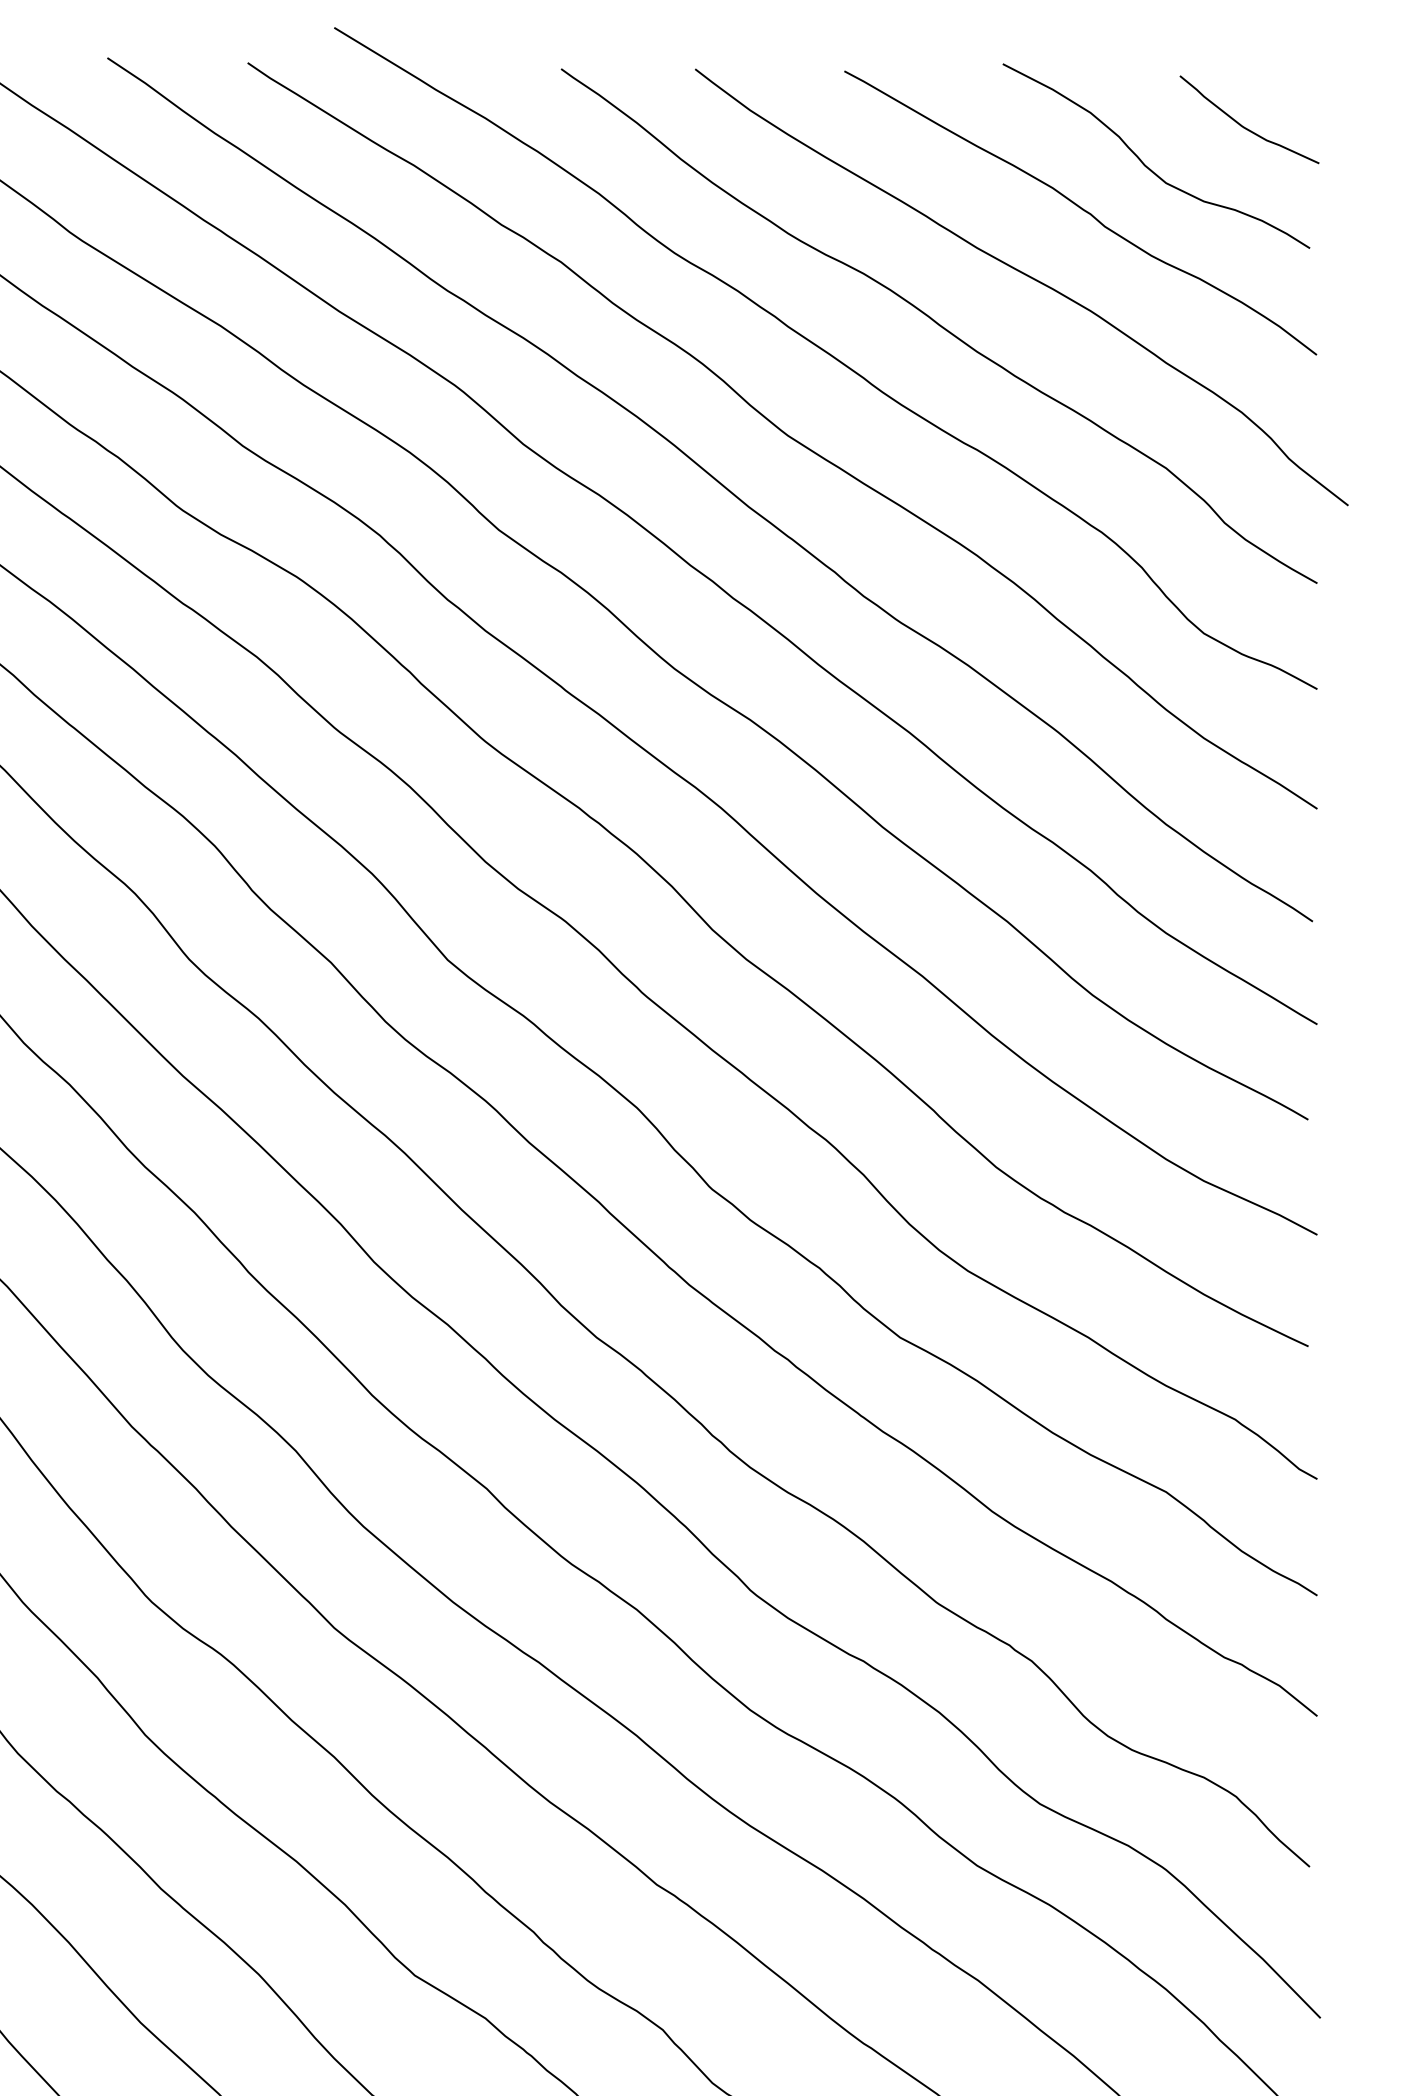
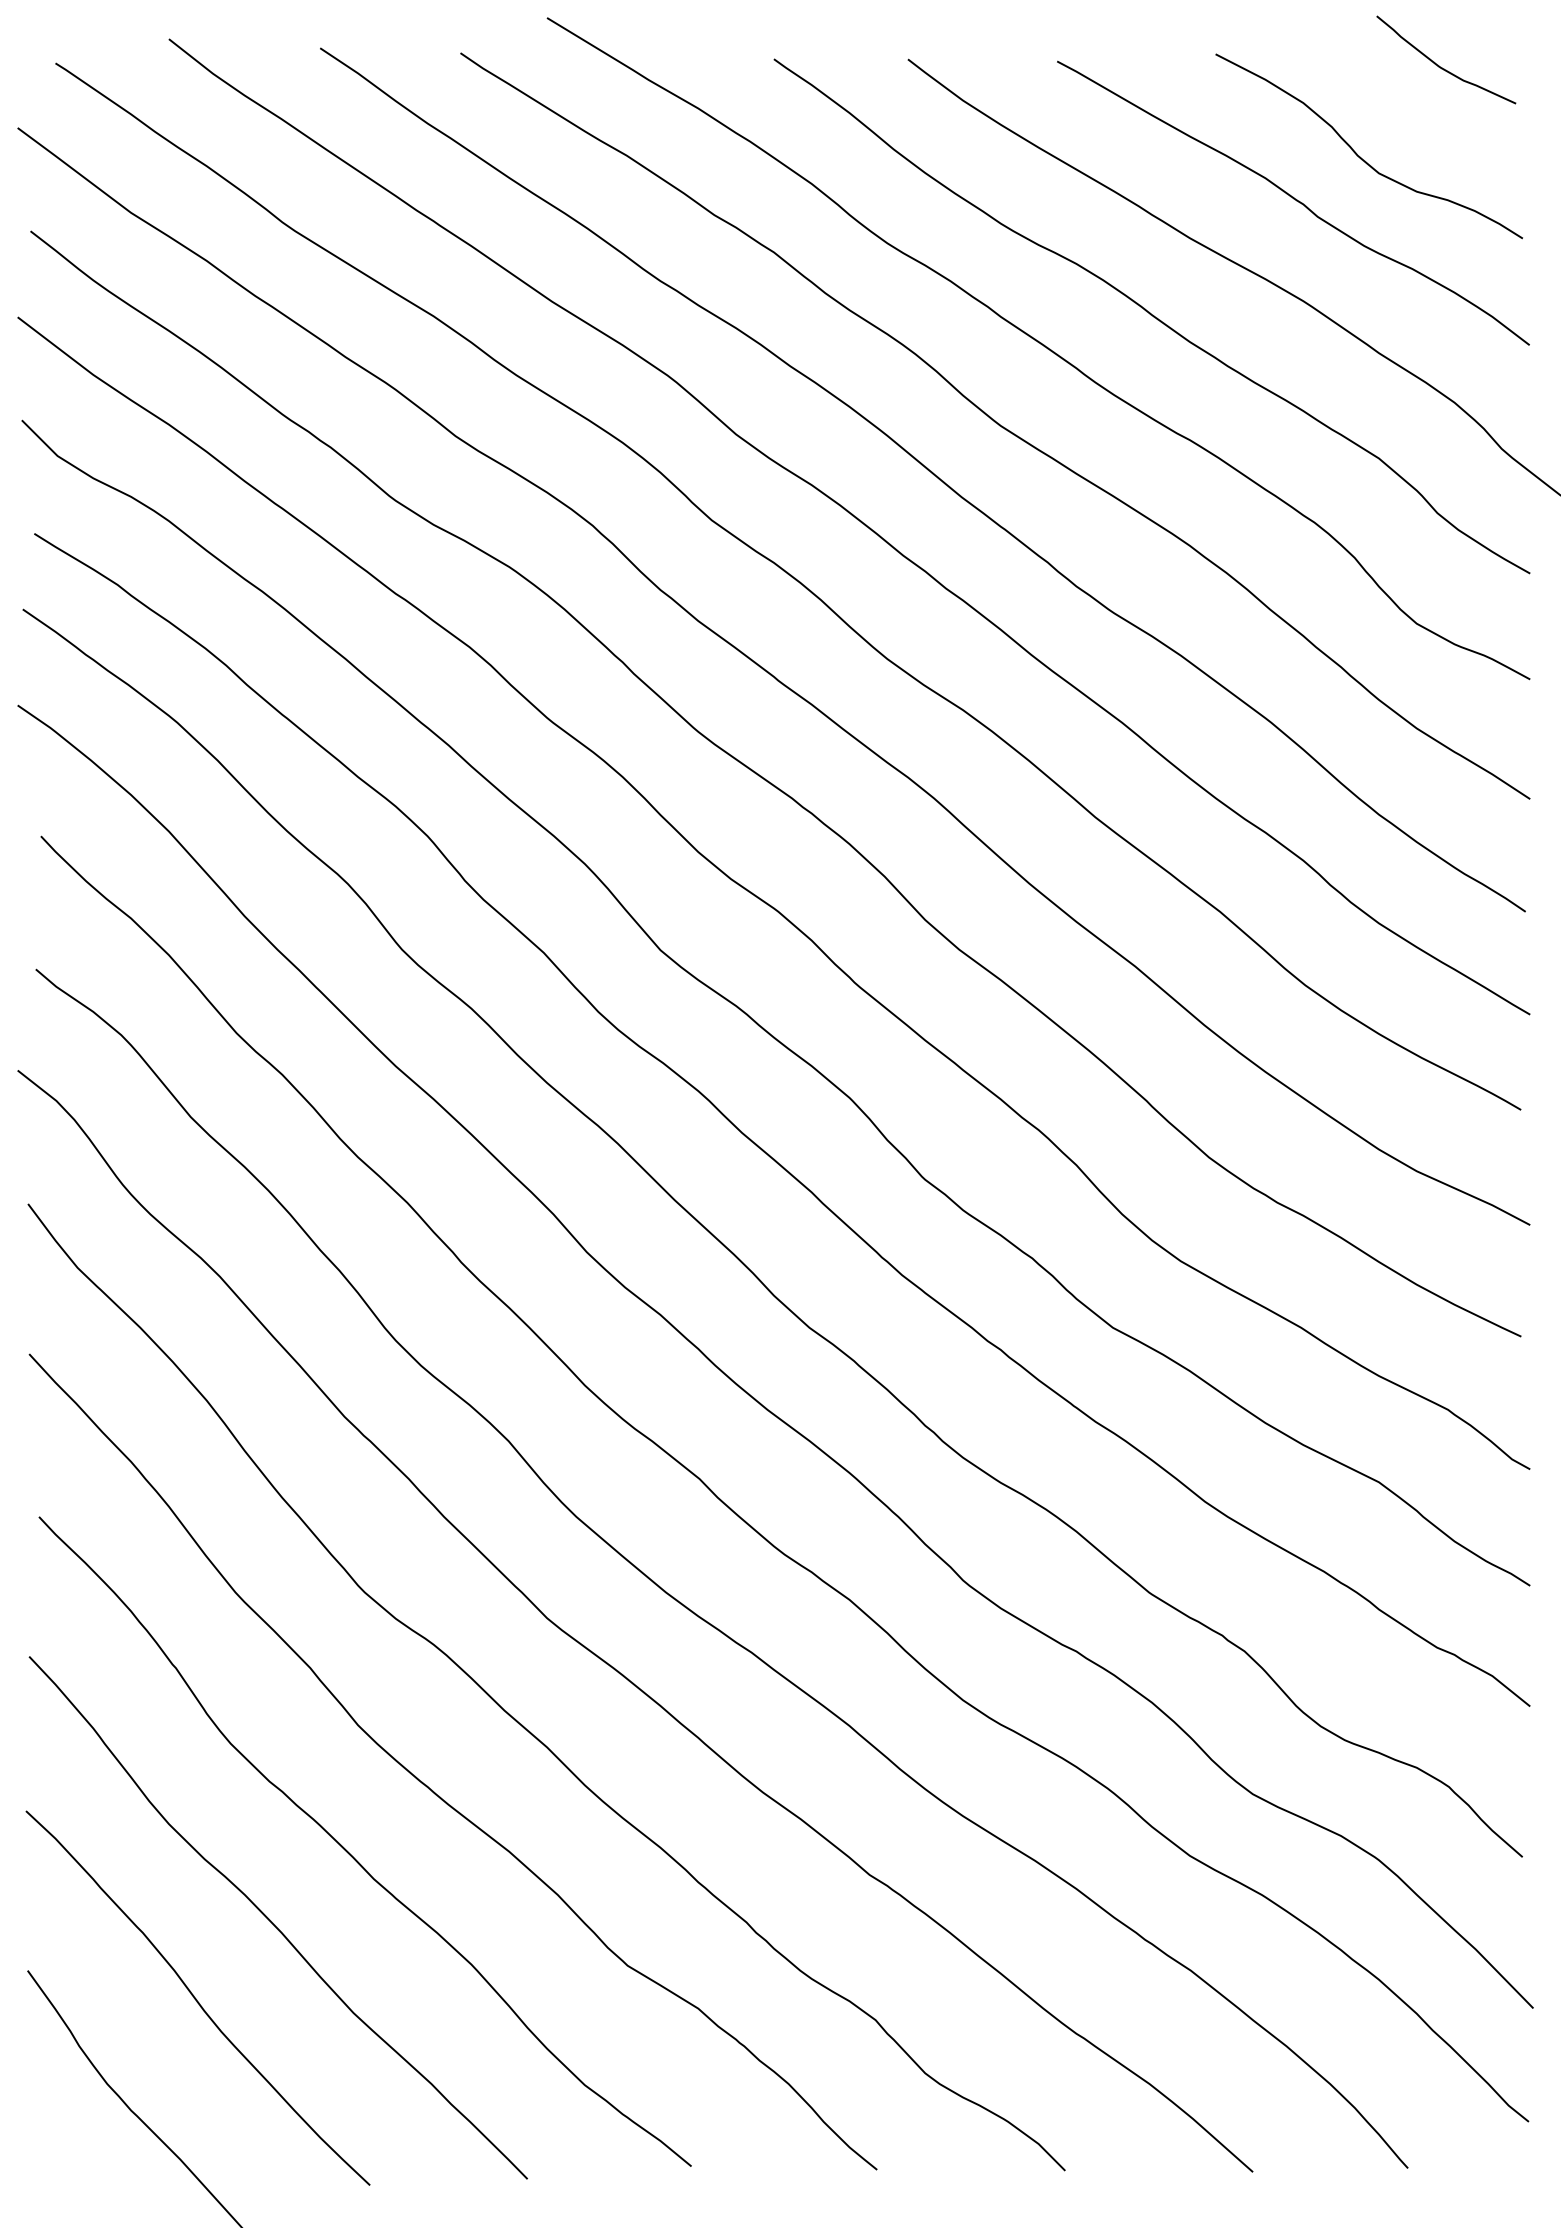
curve: (1245, 127) -> (1442, 67), moved

